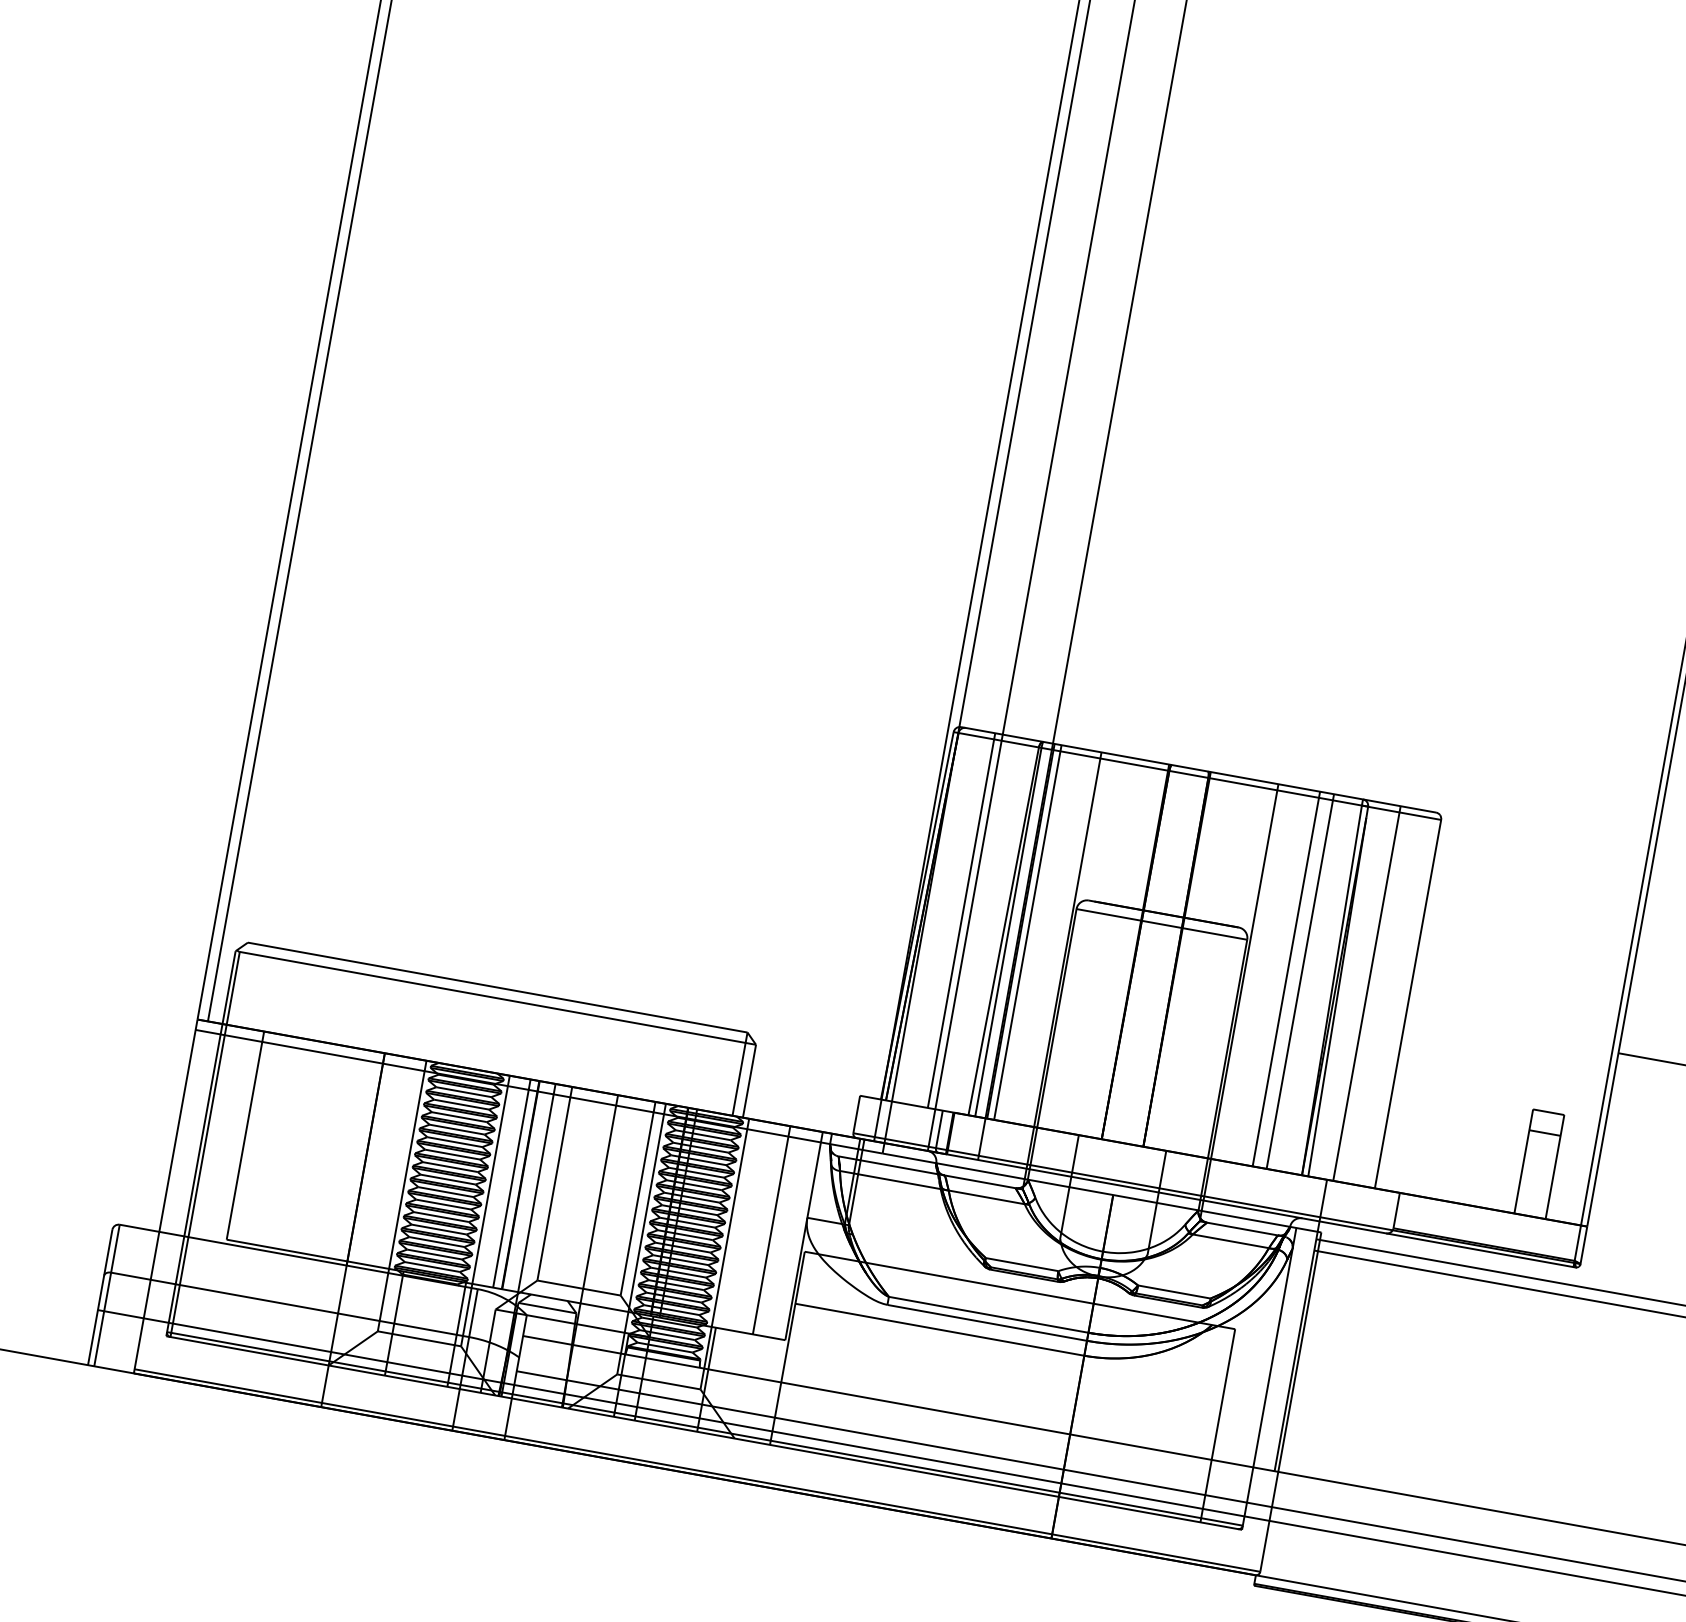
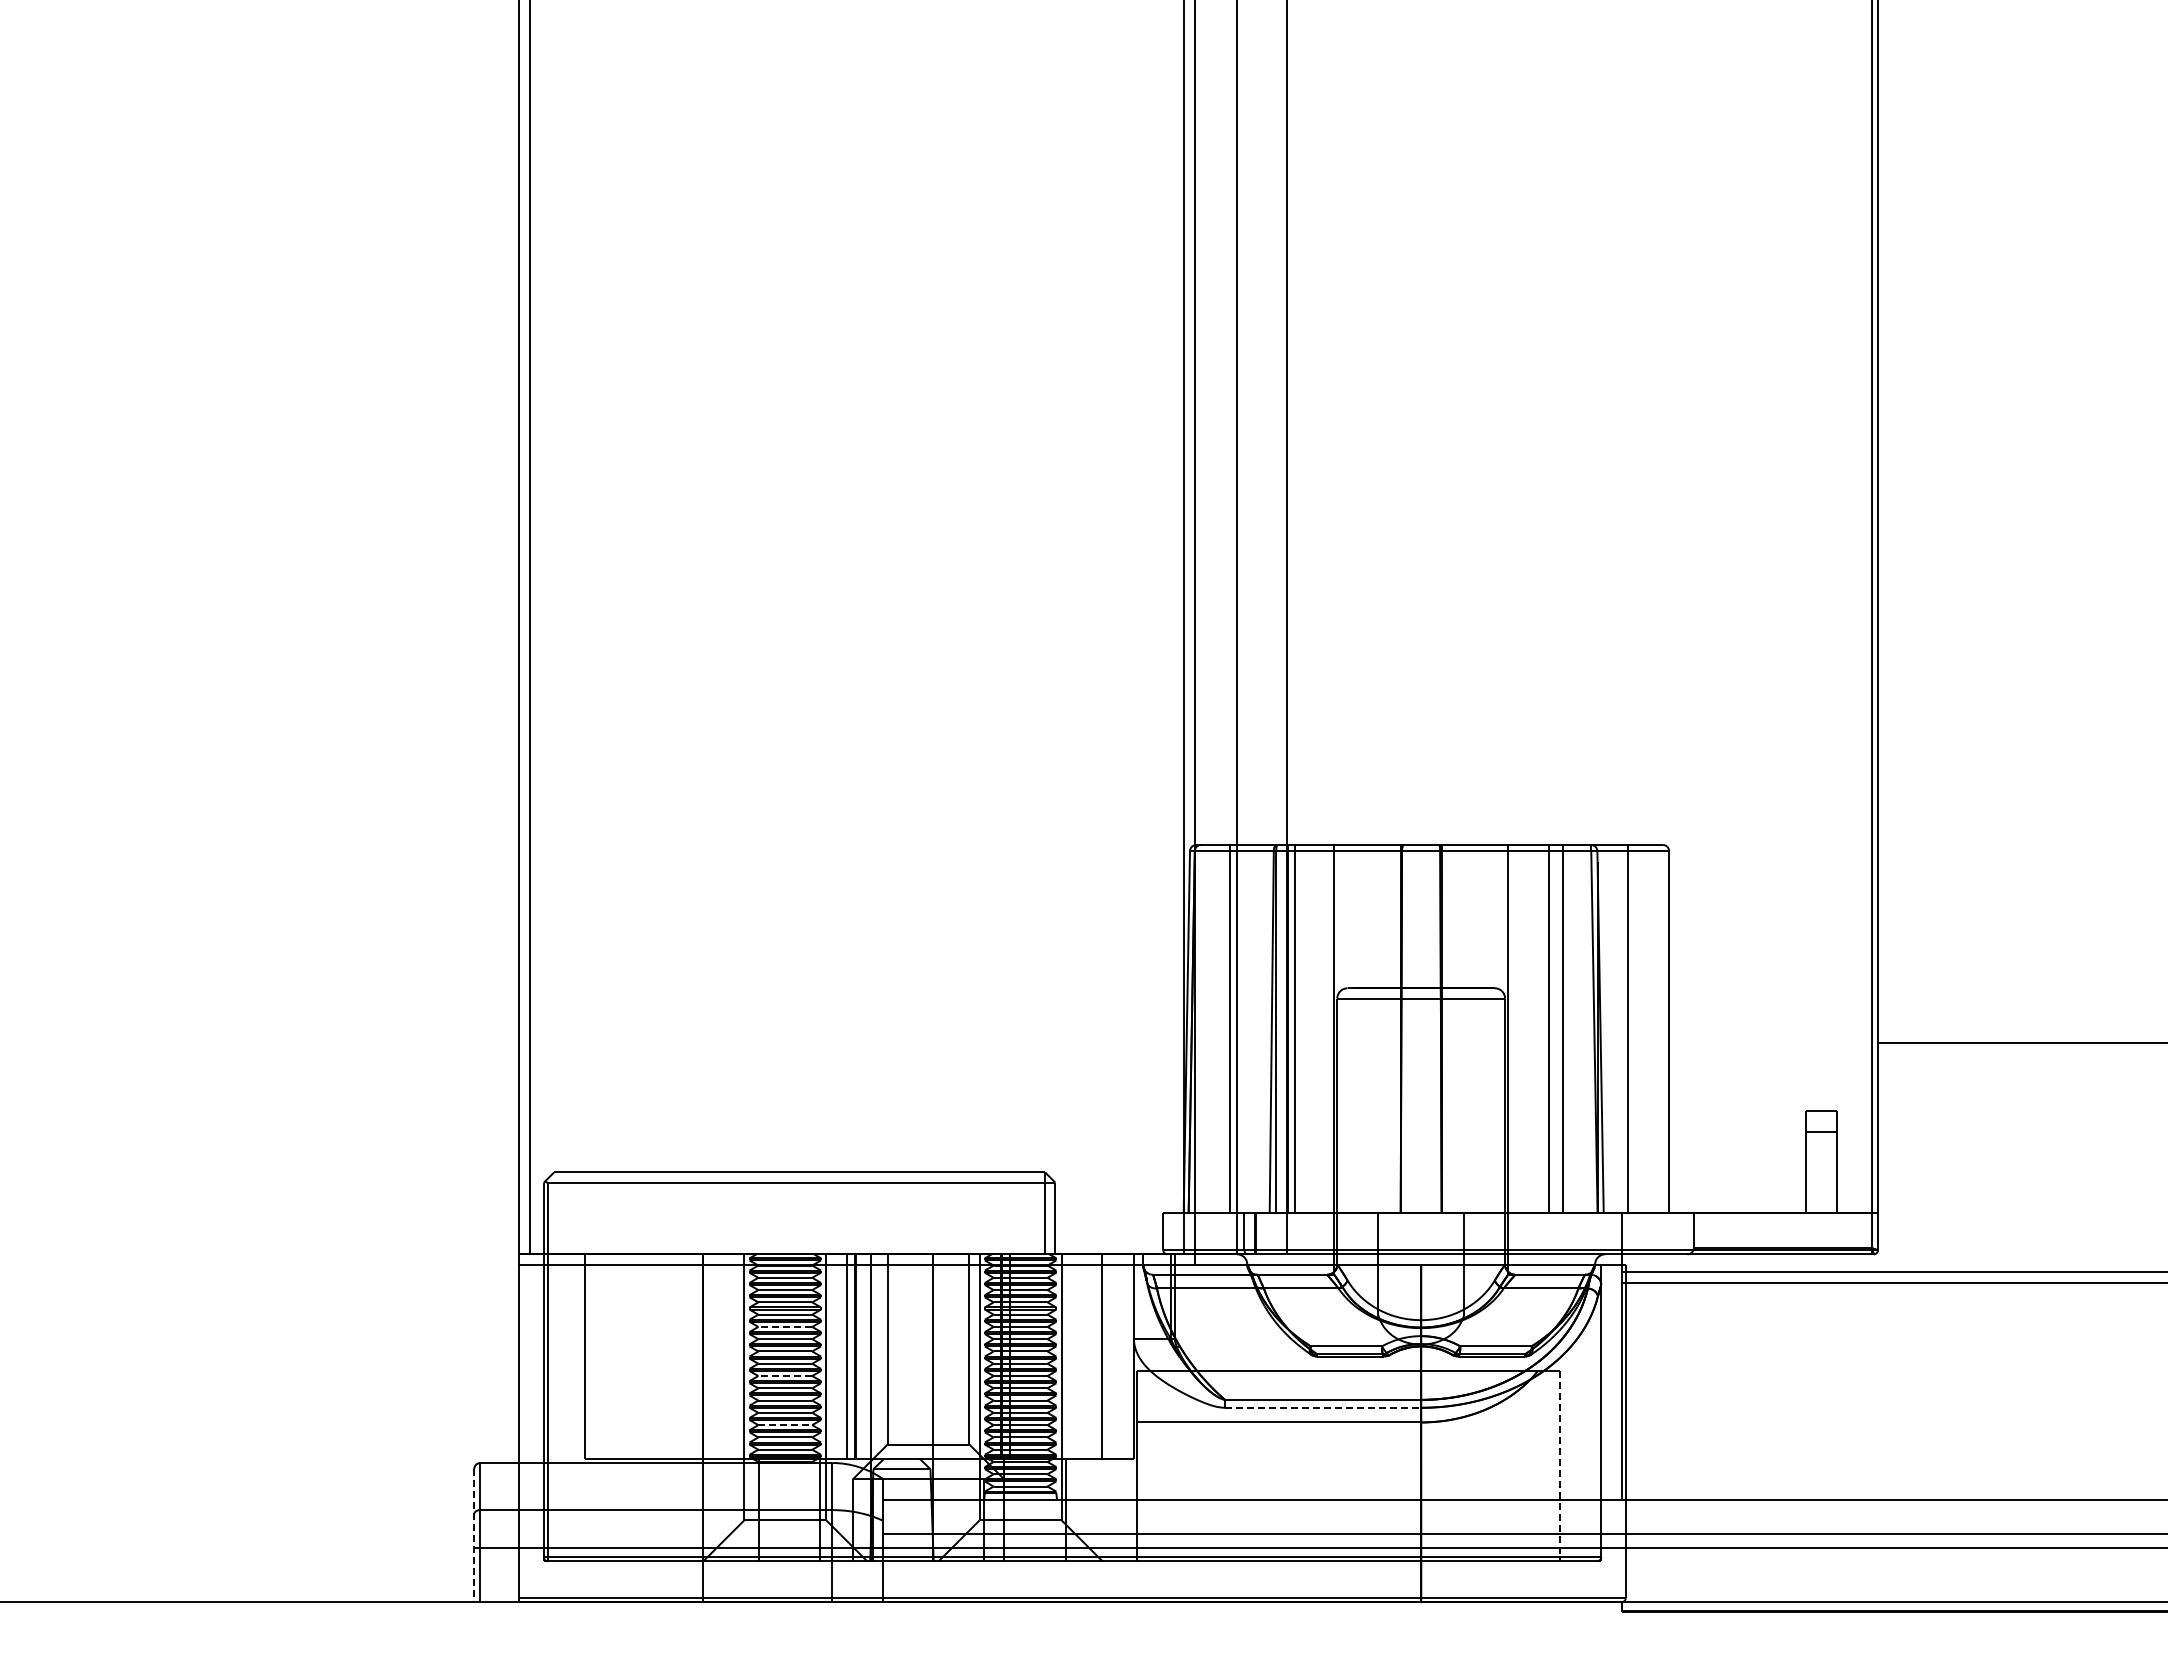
line: (455, 1141) -> (785, 1326), solid -> dashed
line: (445, 1192) -> (785, 1376), solid -> dashed
line: (437, 1242) -> (785, 1425), solid -> dashed
line: (100, 1298) -> (474, 1536), solid -> dashed
line: (987, 1322) -> (1323, 1407), solid -> dashed
line: (1217, 1426) -> (1560, 1466), solid -> dashed

